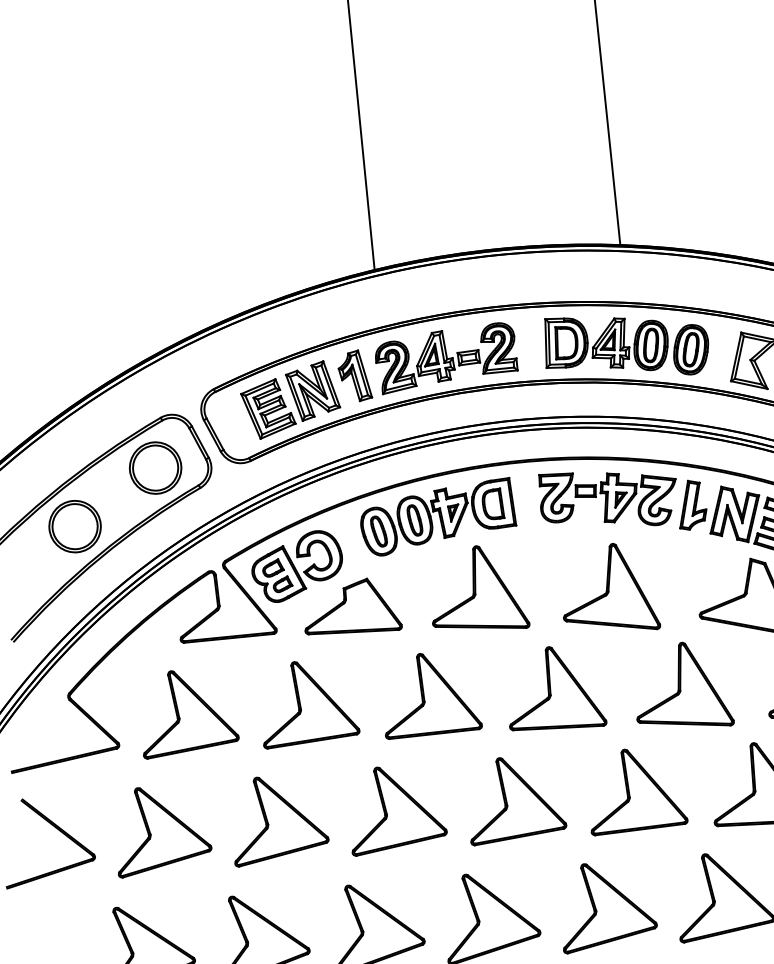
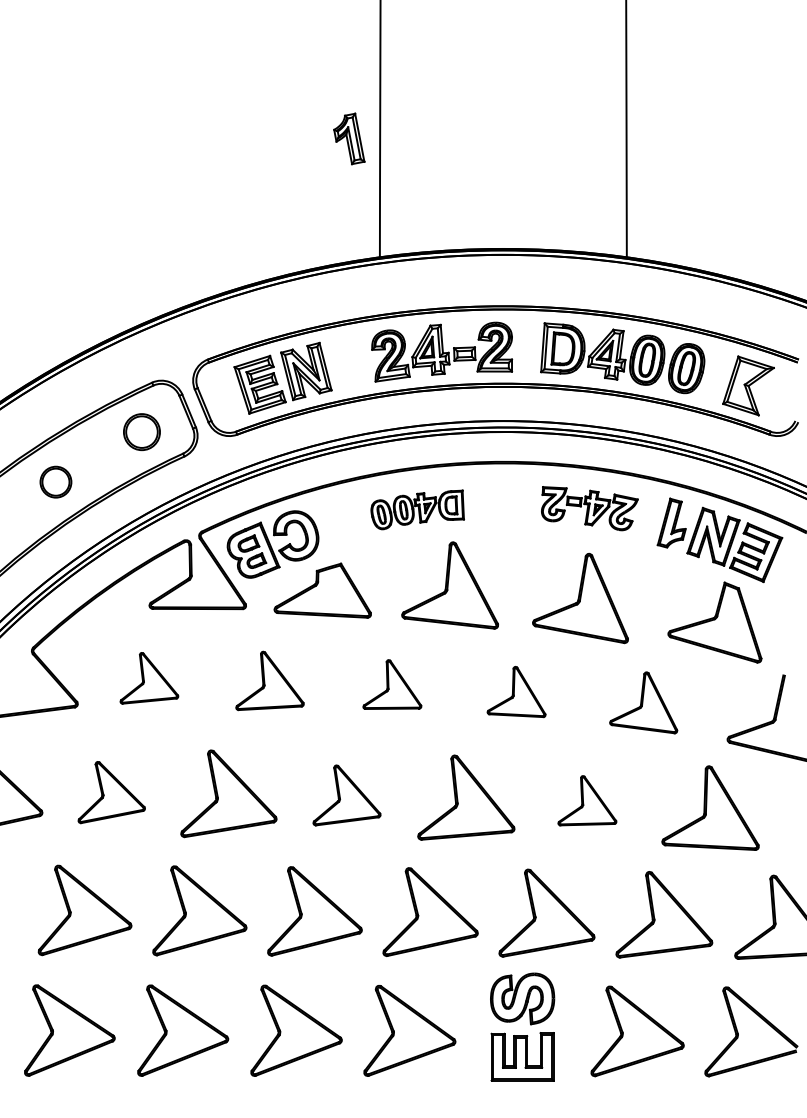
part: (354, 375) -> (349, 138), moved
part: (155, 467) -> (141, 431), size x0.7
part: (608, 498) -> (589, 508), size x0.7
part: (437, 517) -> (417, 509), size x0.6
part: (74, 525) -> (55, 481), size x0.6
part: (681, 686) -> (643, 702), size x0.7
part: (554, 688) -> (516, 691), size x0.6
part: (430, 693) -> (392, 684), size x0.6
part: (307, 702) -> (269, 680), size x0.7
part: (188, 712) -> (149, 678), size x0.6
part: (636, 789) -> (587, 800), size x0.6
part: (395, 808) -> (346, 795), size x0.7
part: (161, 829) -> (111, 792), size x0.7

